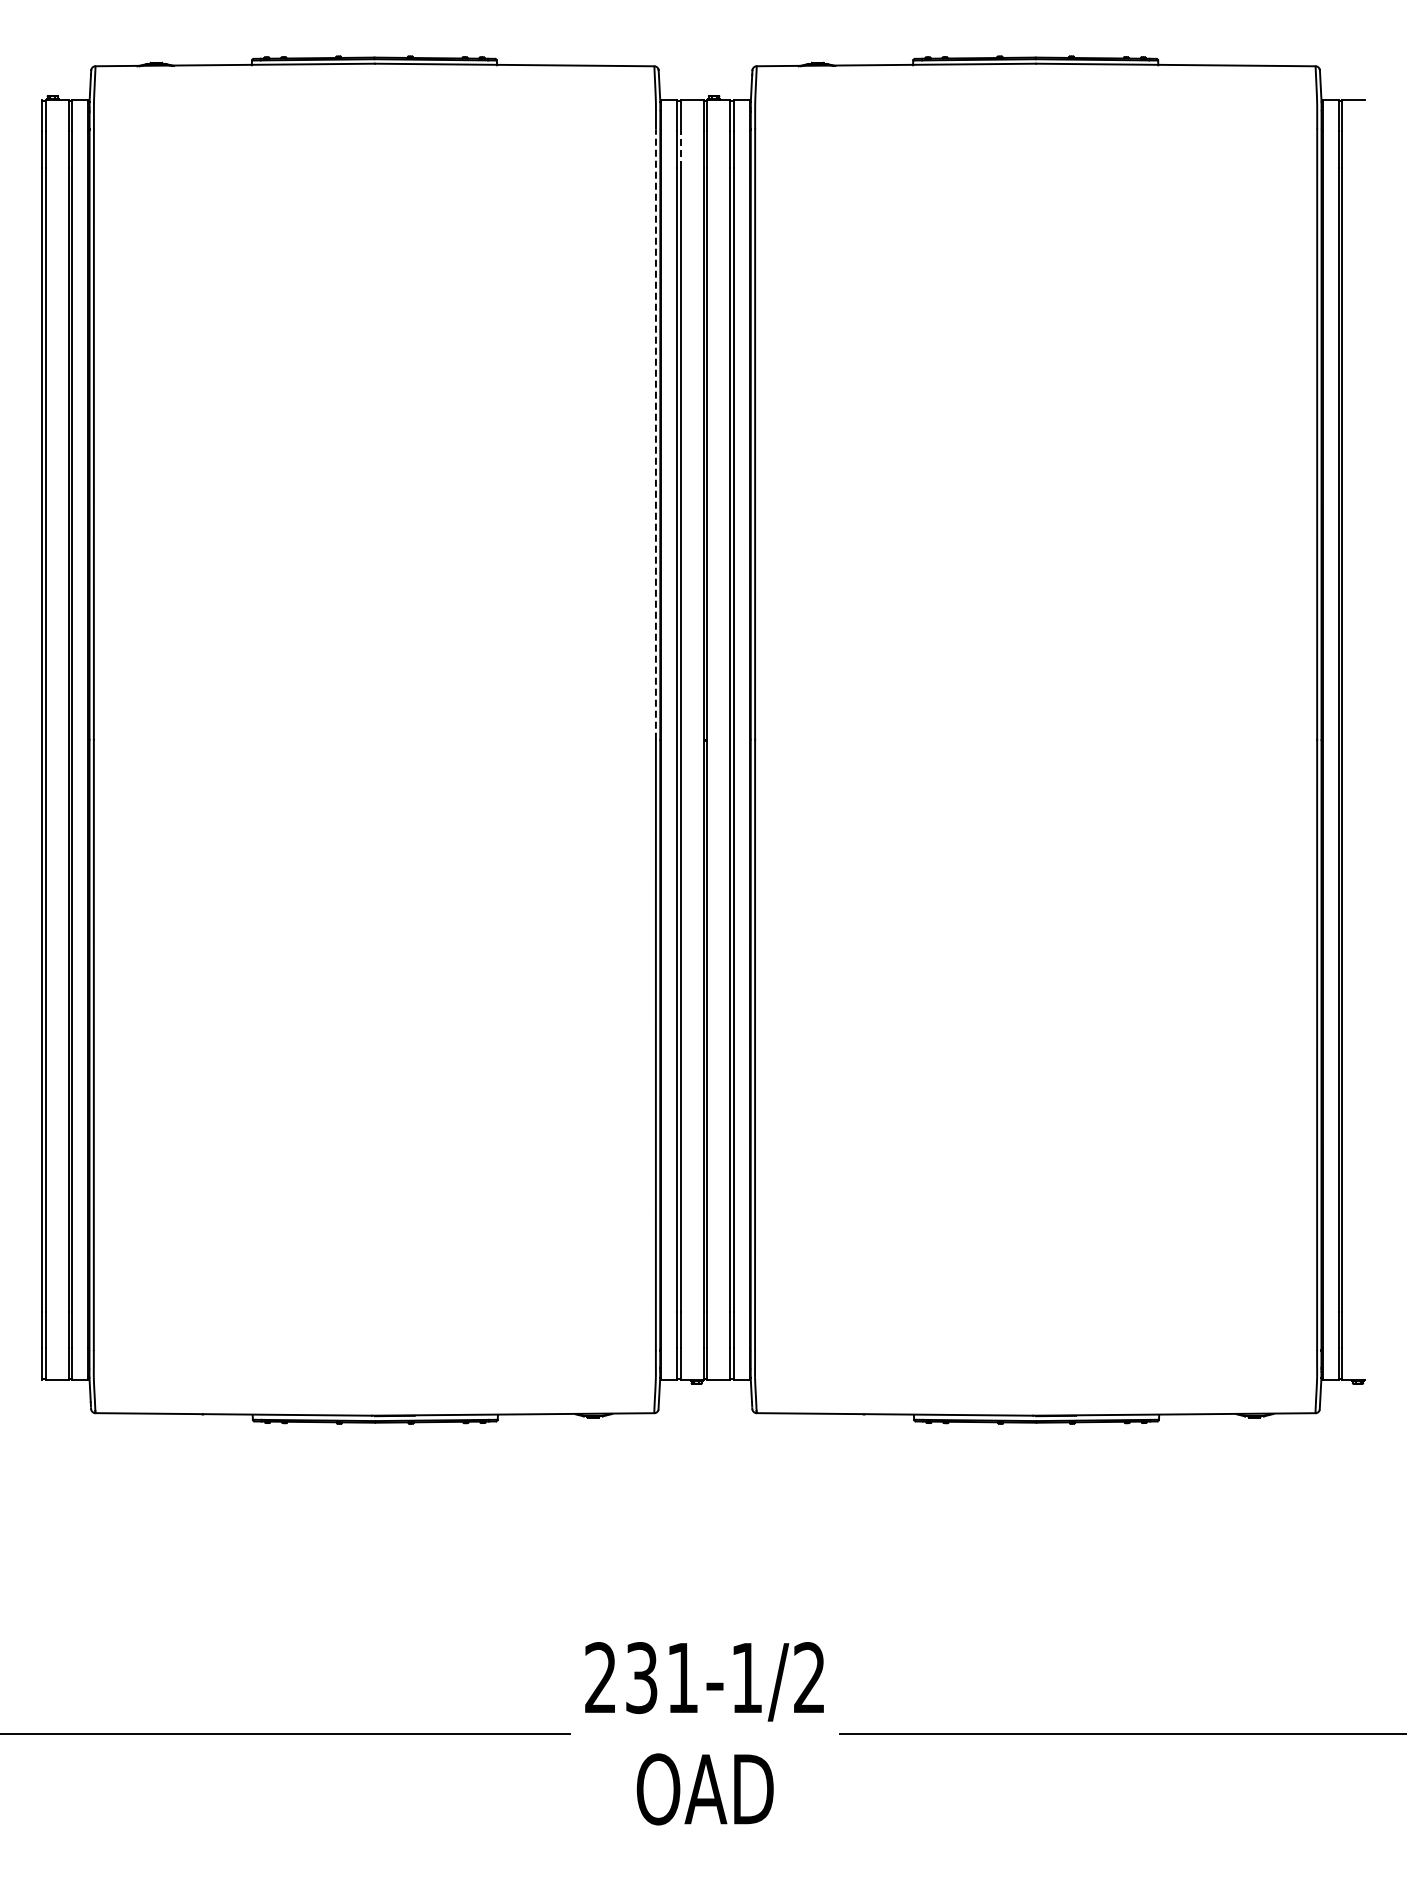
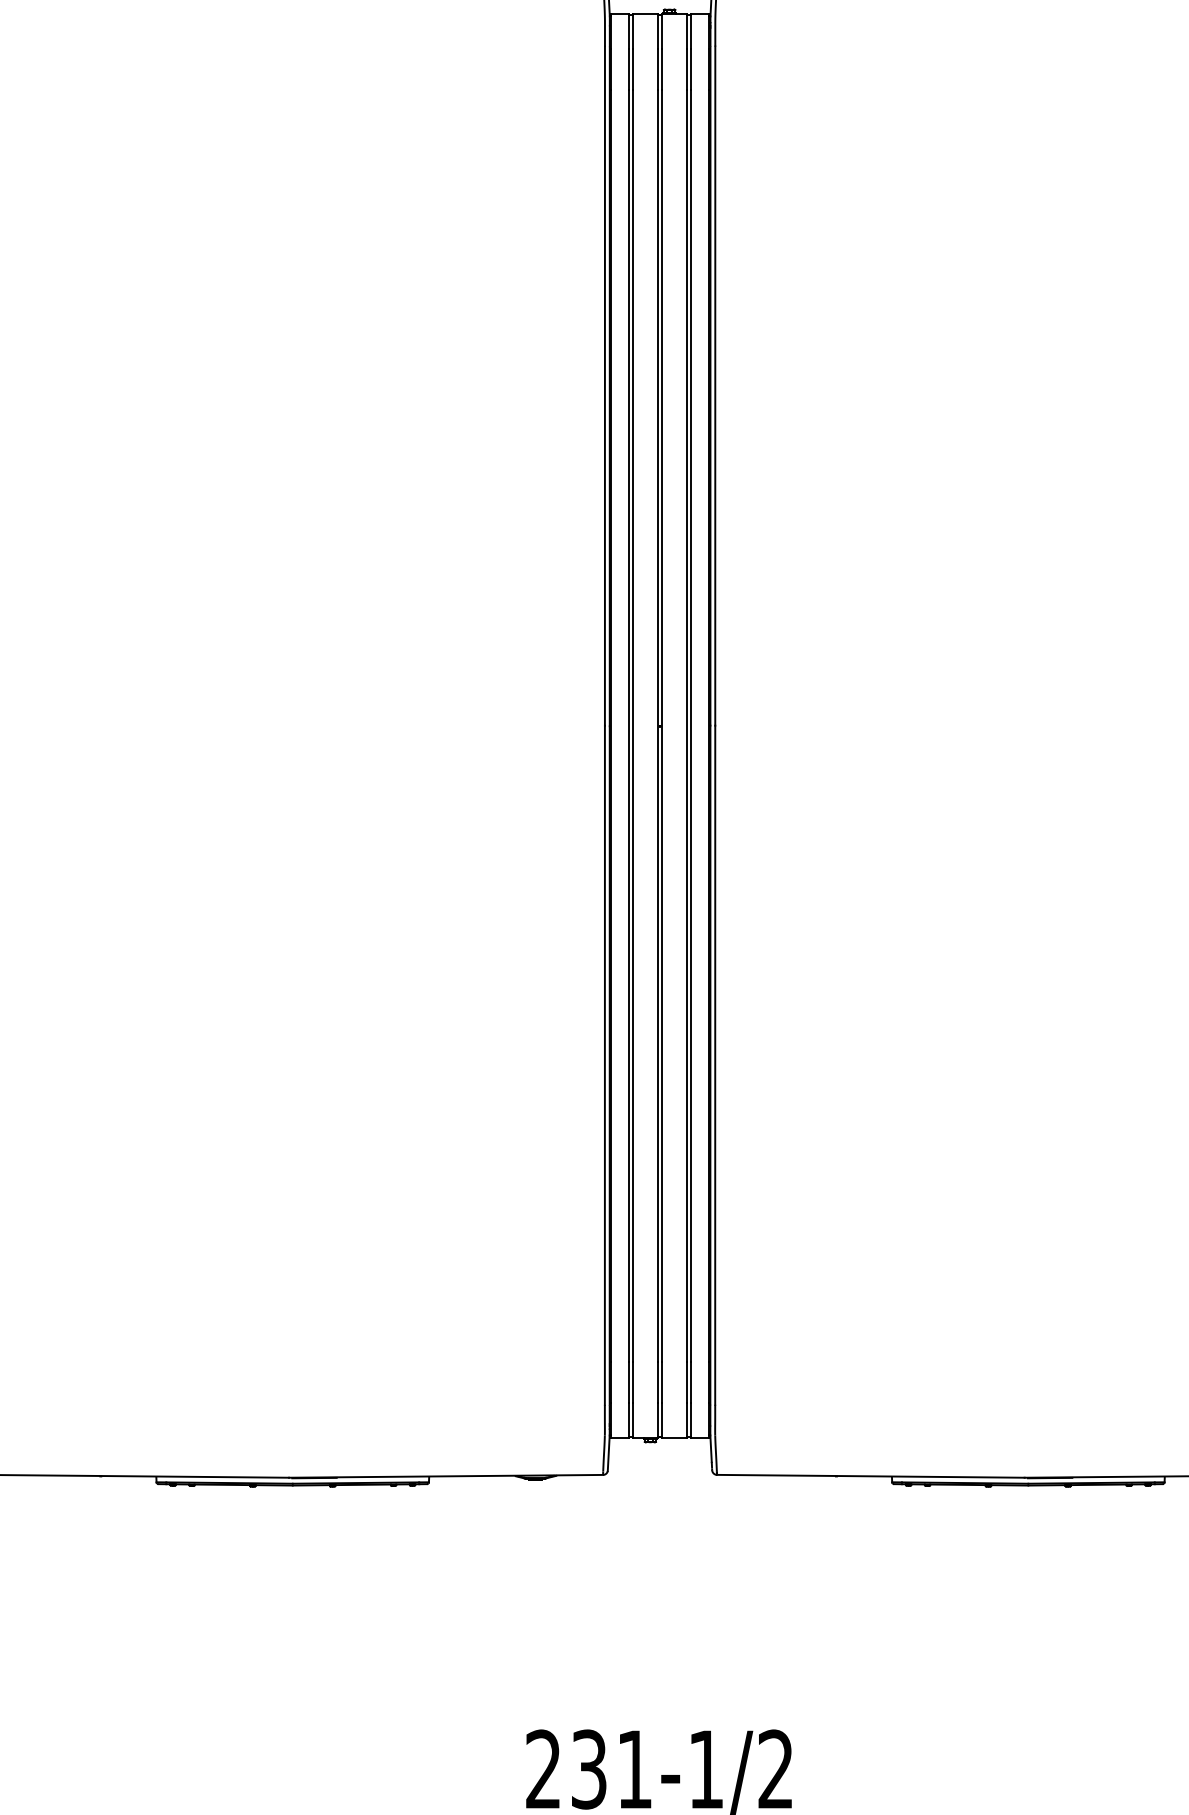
line: (681, 149) -> (633, 69), dashed -> solid
line: (655, 434) -> (604, 386), dashed -> solid

